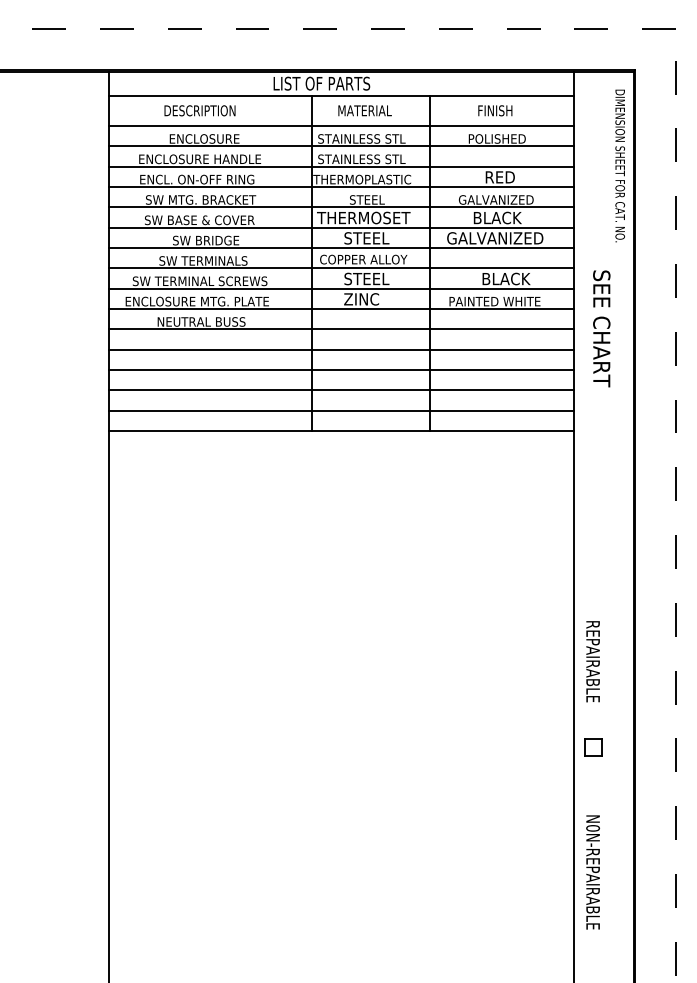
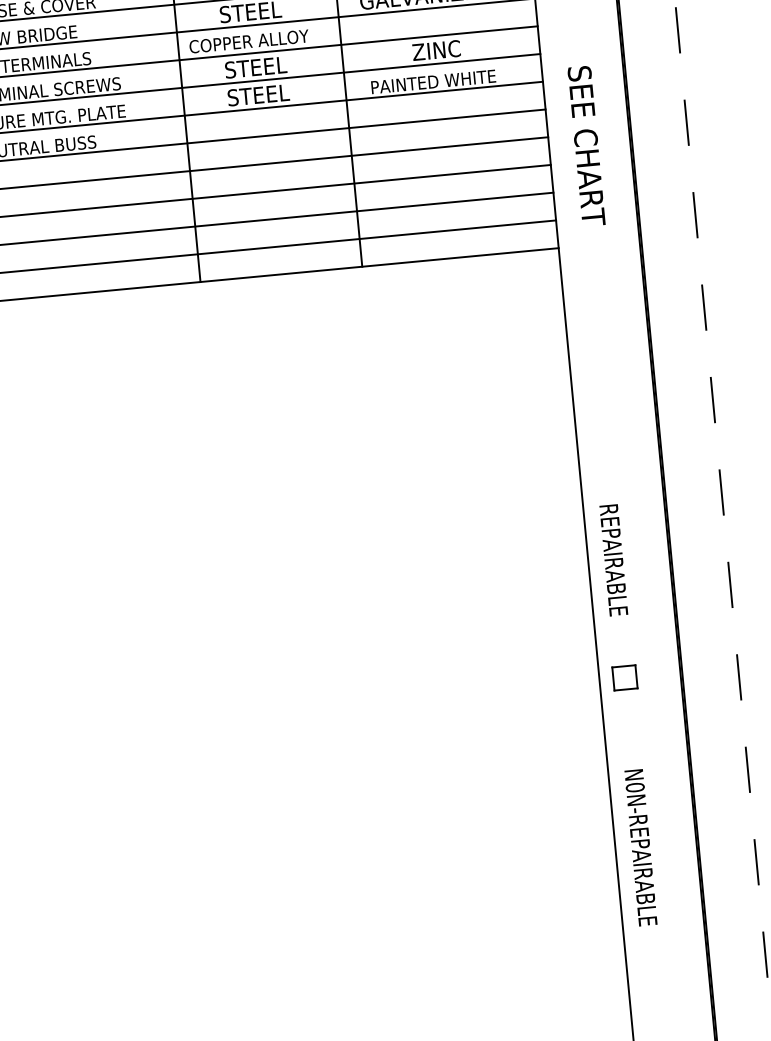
text: (505, 278) -> (444, 48), BLACK -> ZINC
text: (366, 299) -> (258, 95), ZINC -> STEEL
text: (601, 328) -> (586, 145), moved

